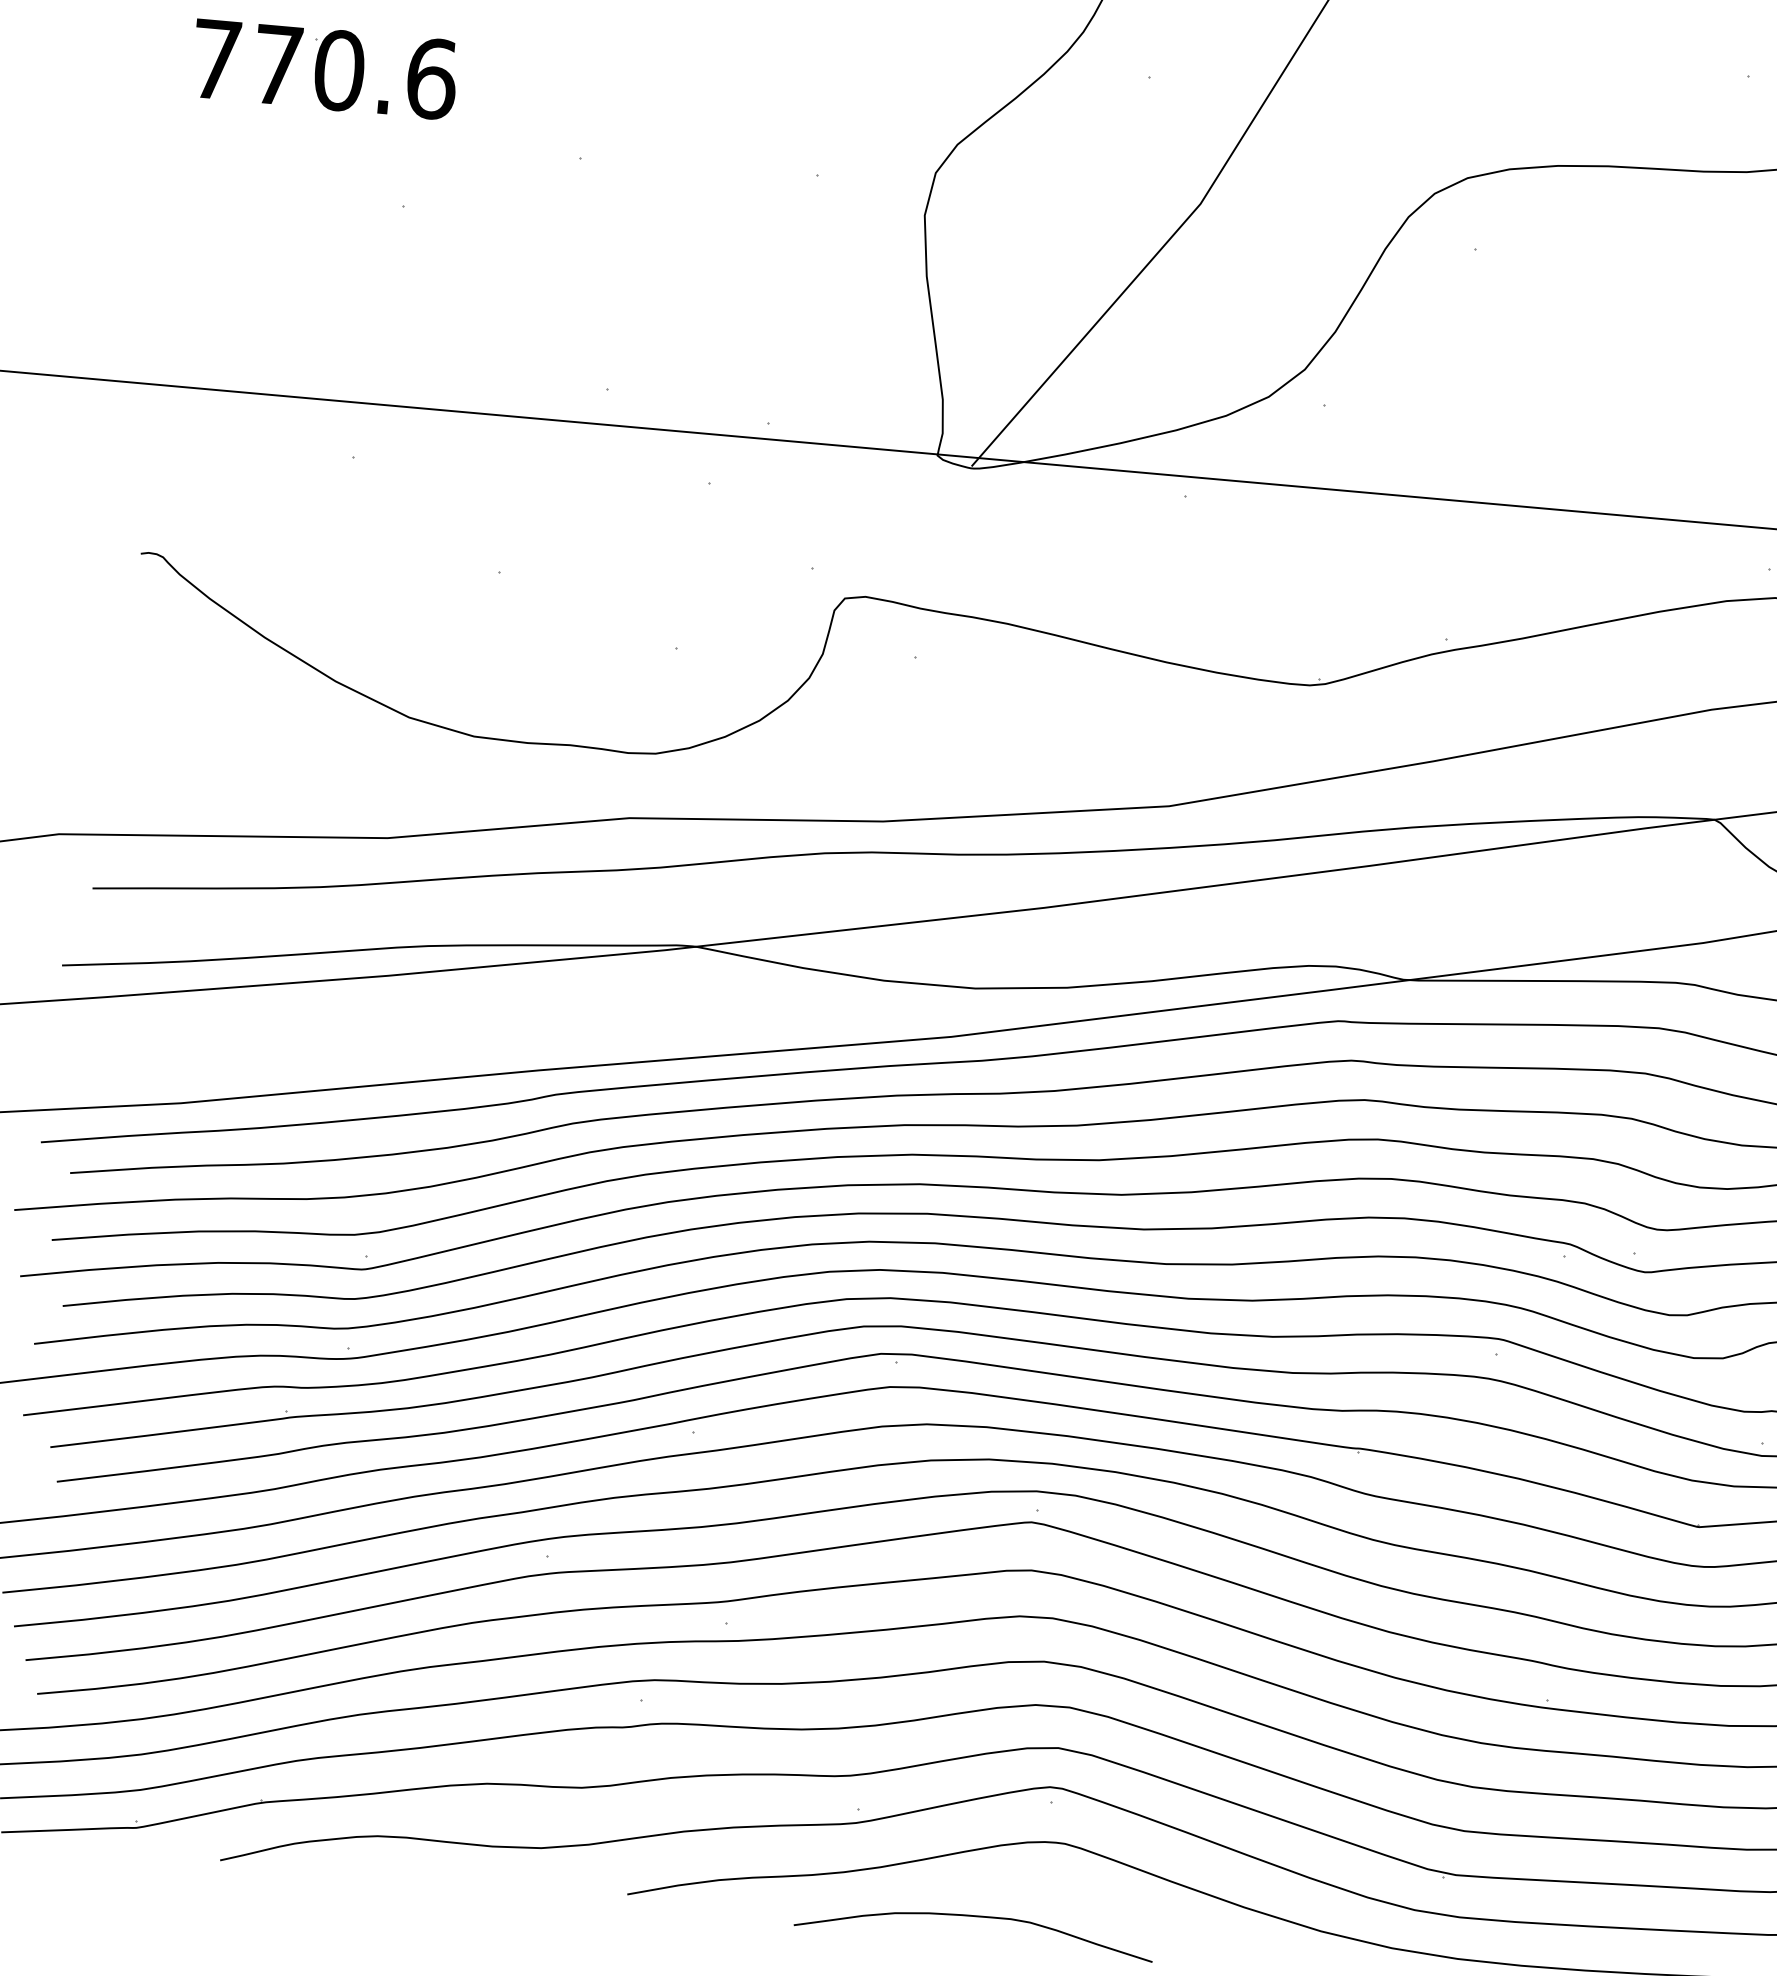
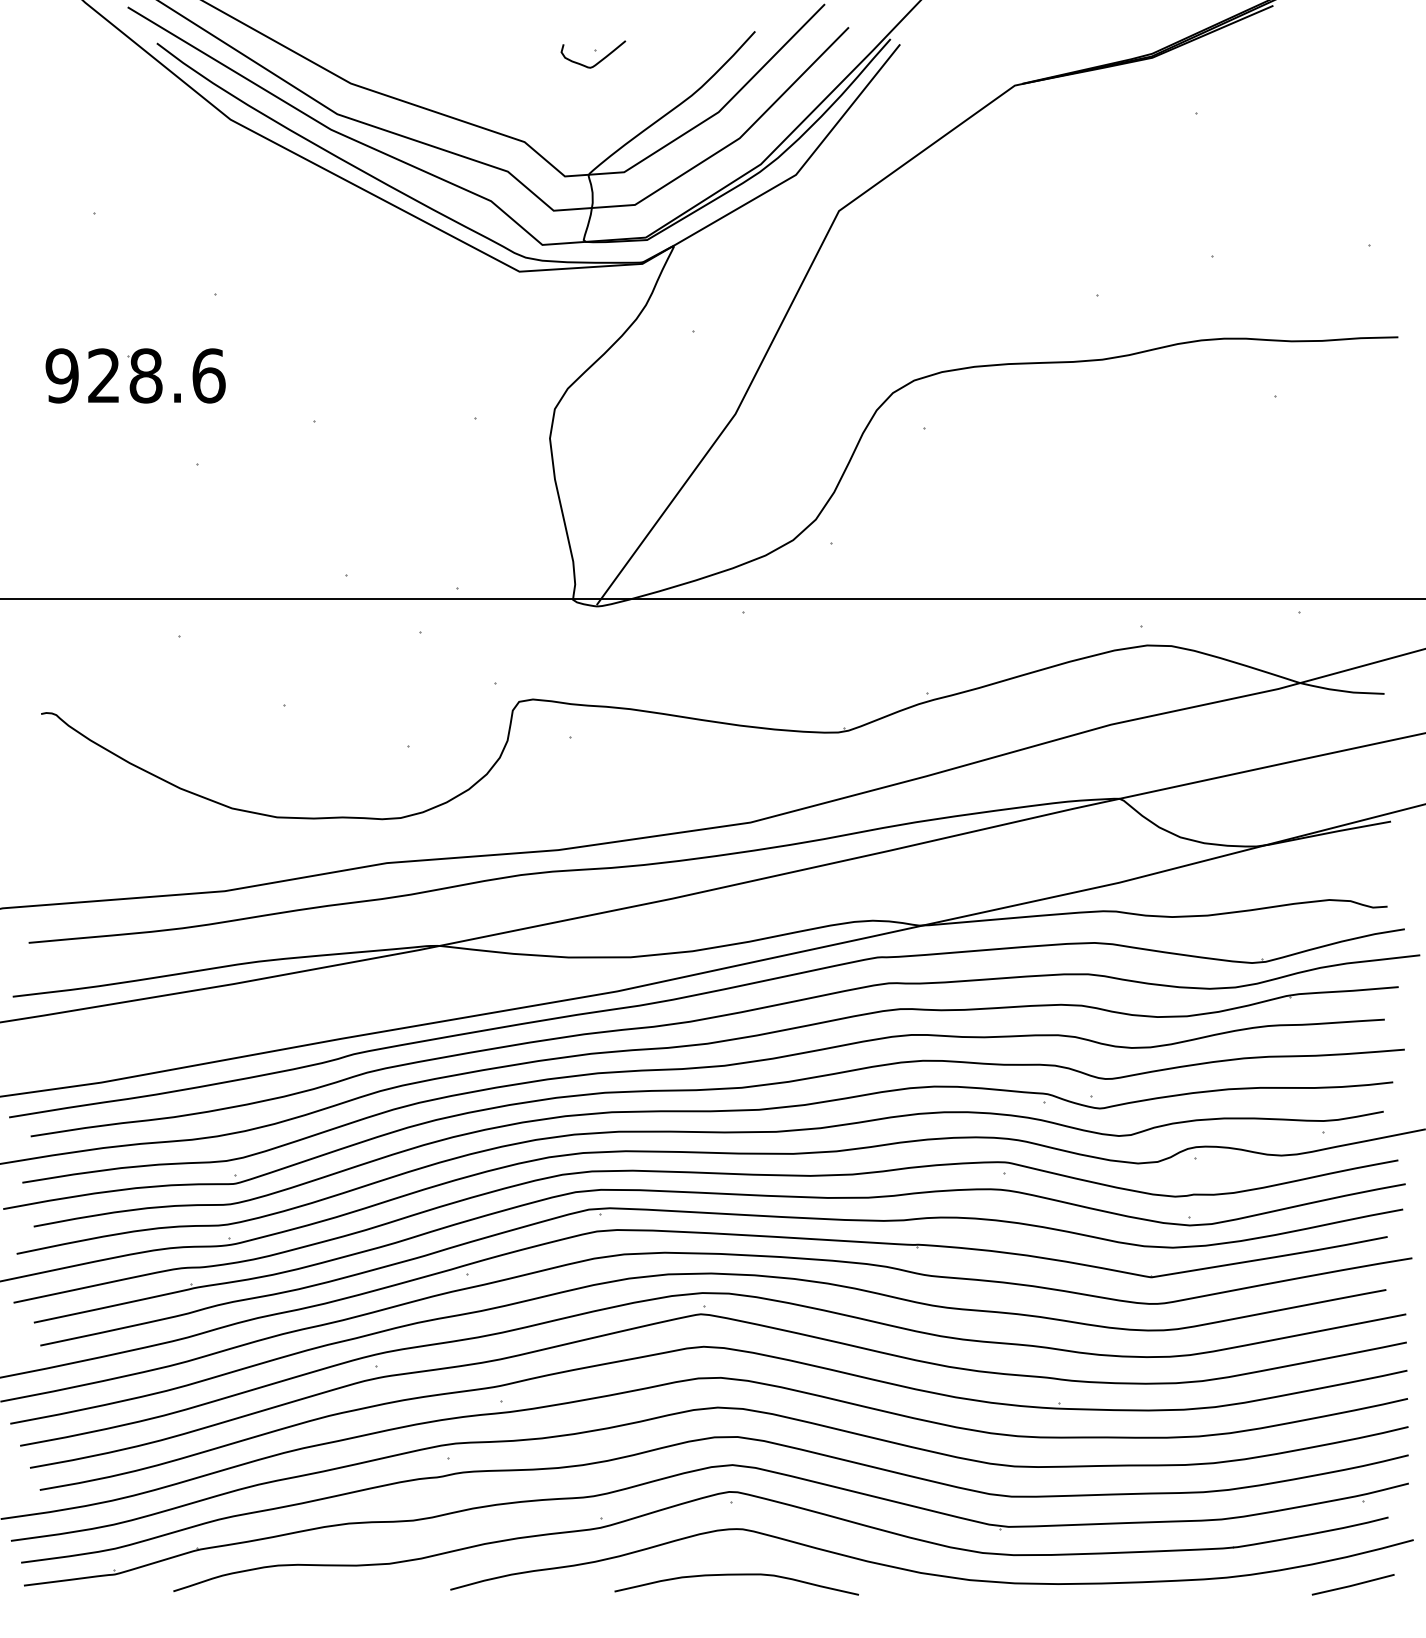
text: (276, 64) -> (103, 375), 770.6 -> 928.6
curve: (975, 1917) -> (736, 1575), moved

